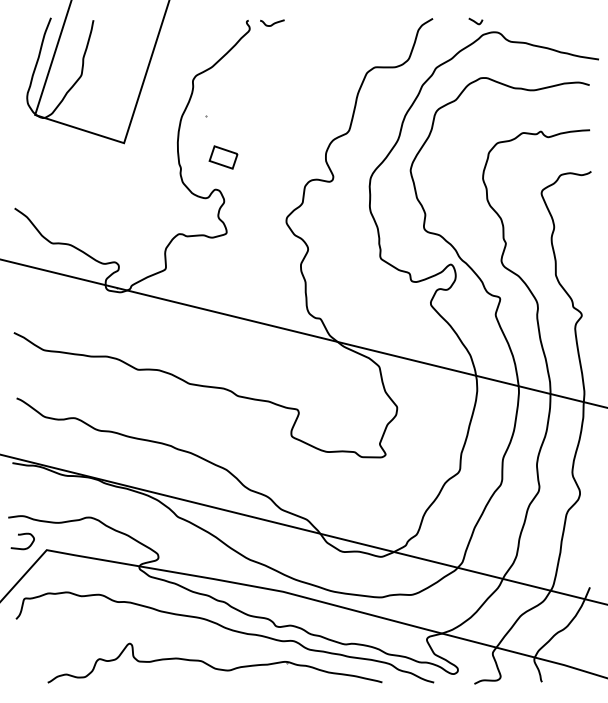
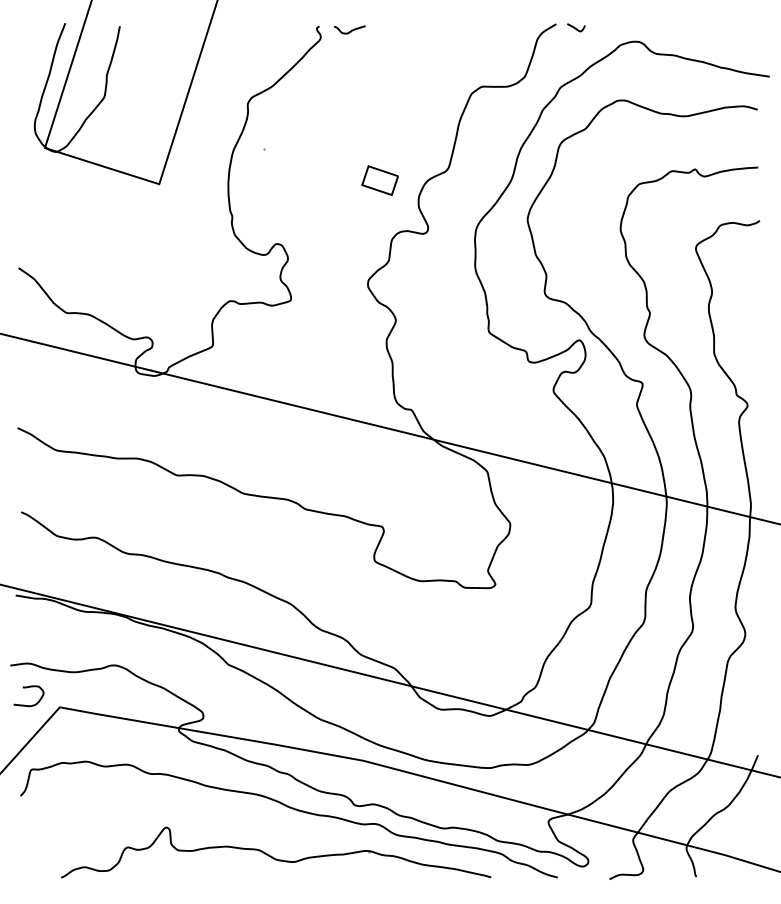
curve: (475, 21) -> (575, 27), moved
part: (223, 157) -> (379, 180), moved

